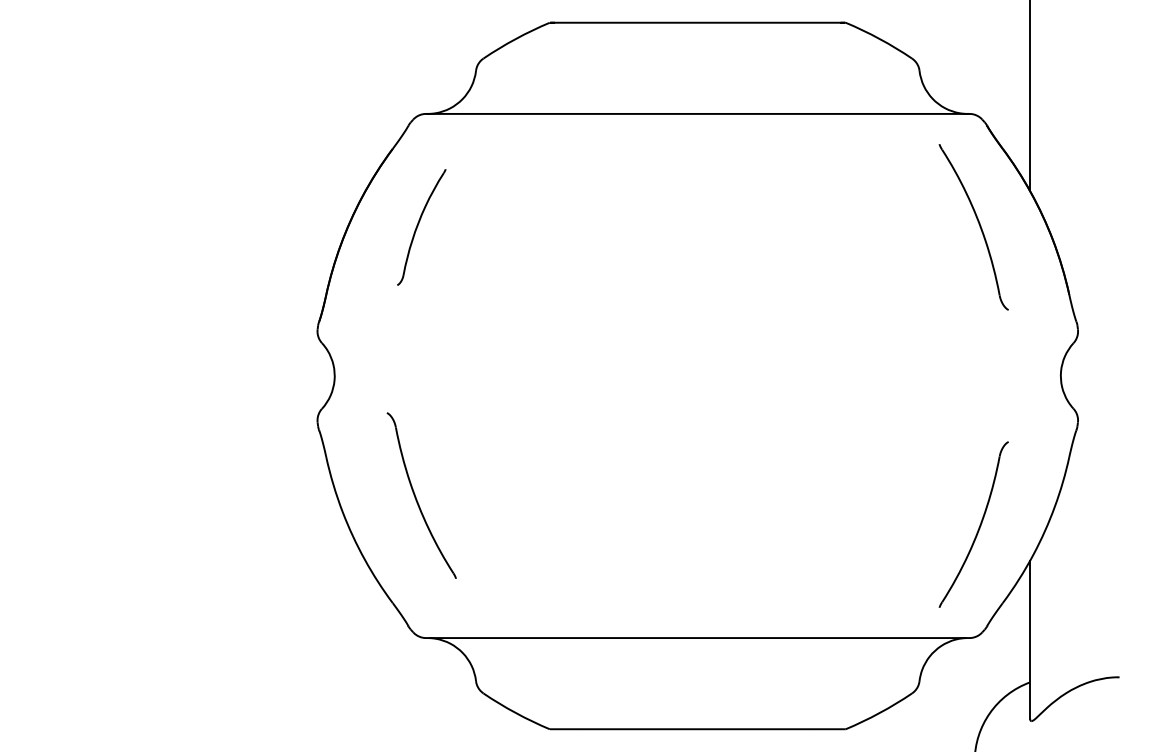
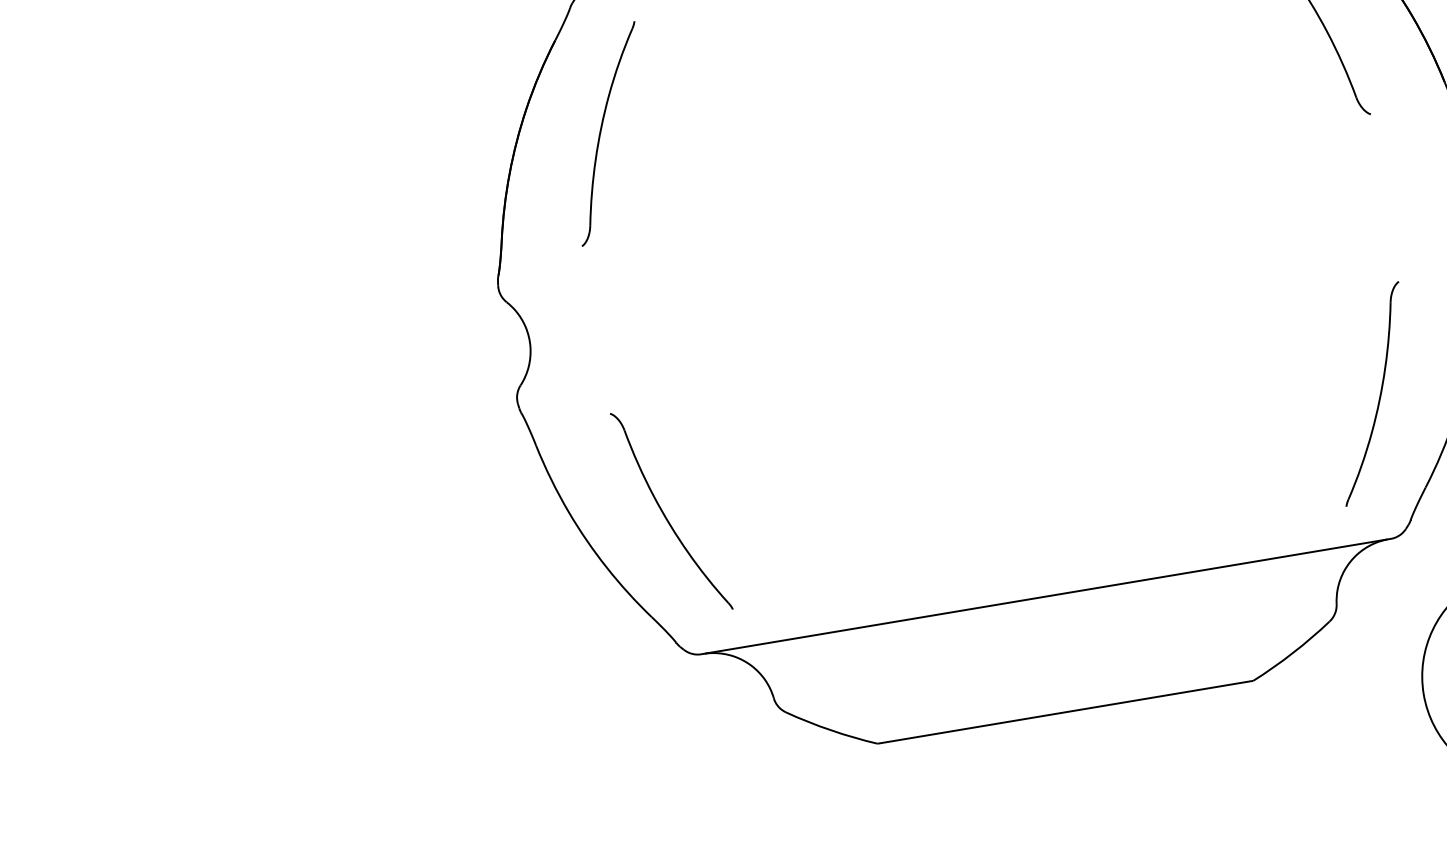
part: (421, 227) -> (608, 134), size x1.43
part: (421, 495) -> (671, 511), moved

